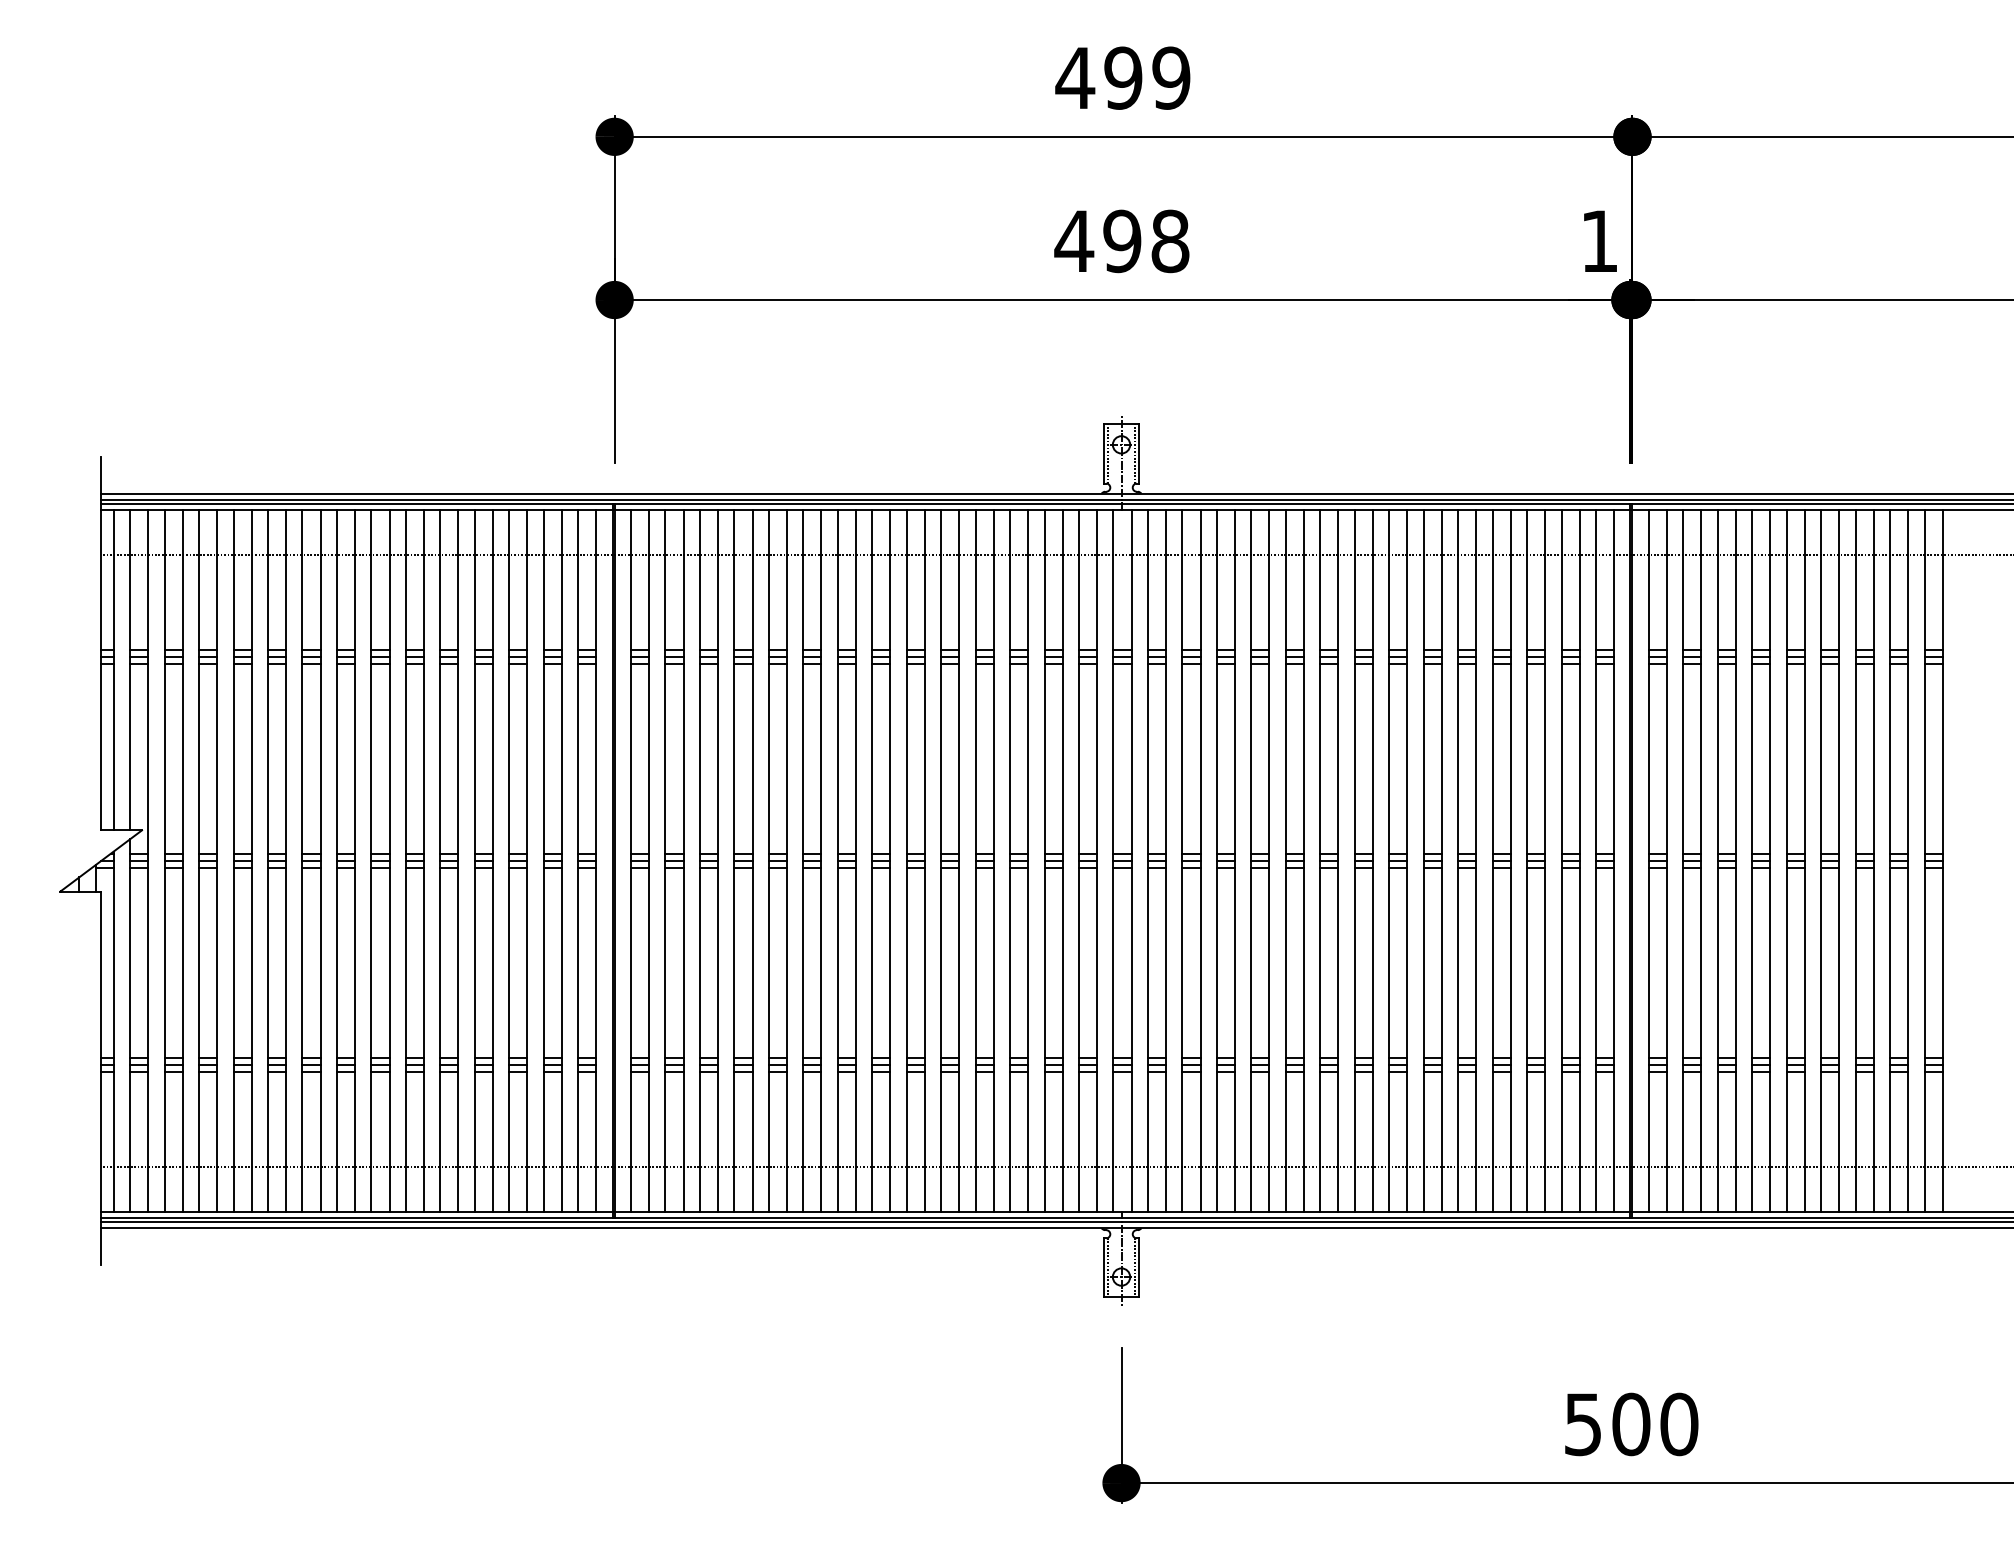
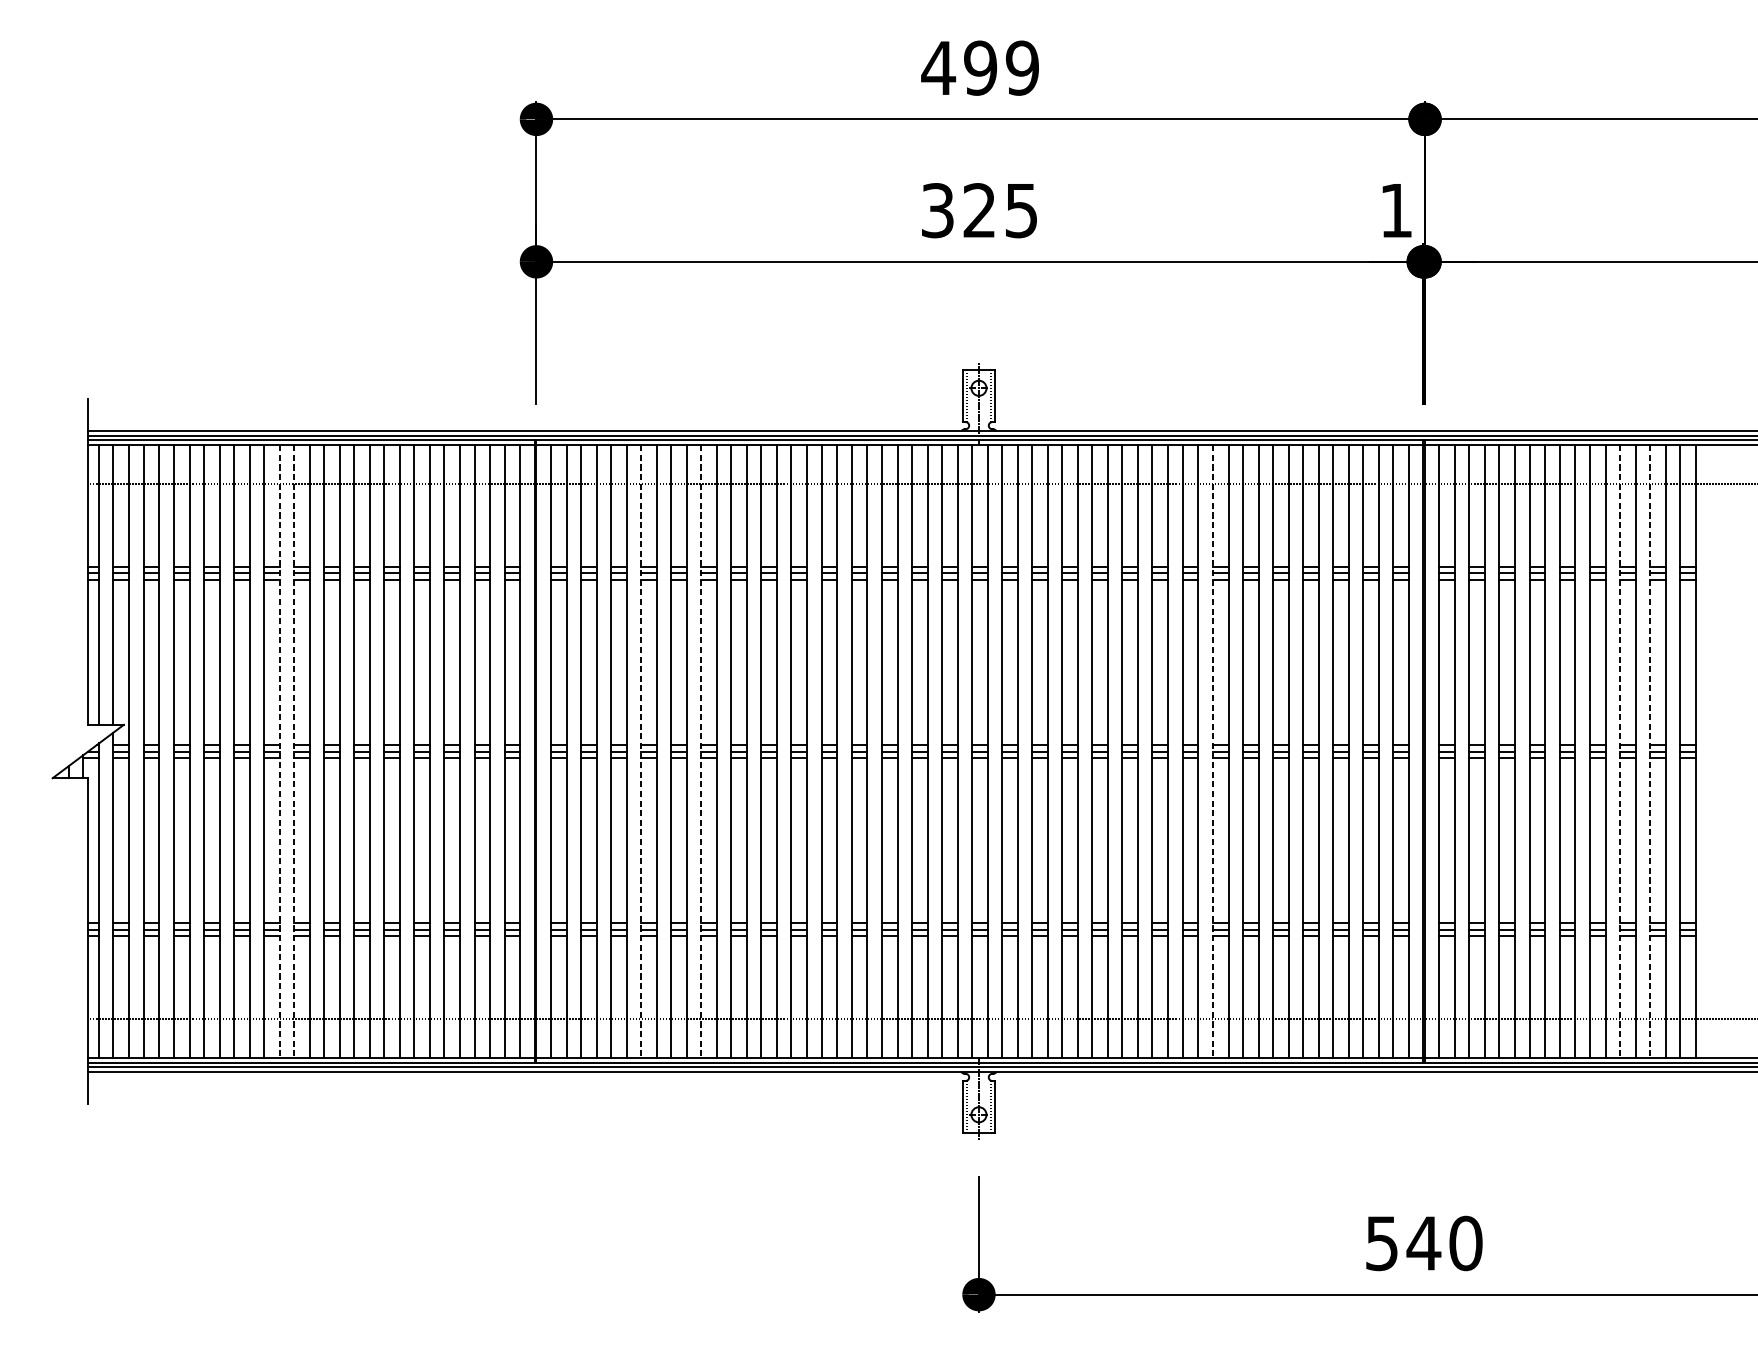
text: (1121, 241) -> (978, 210), 498 -> 325
line: (320, 860) -> (279, 751), solid -> dashed
line: (336, 860) -> (293, 751), solid -> dashed
line: (734, 860) -> (641, 751), solid -> dashed
line: (803, 860) -> (701, 751), solid -> dashed
line: (1389, 860) -> (1212, 751), solid -> dashed
line: (1855, 860) -> (1619, 751), solid -> dashed
line: (1890, 860) -> (1650, 751), solid -> dashed
text: (1631, 1424) -> (1424, 1243), 500 -> 540

